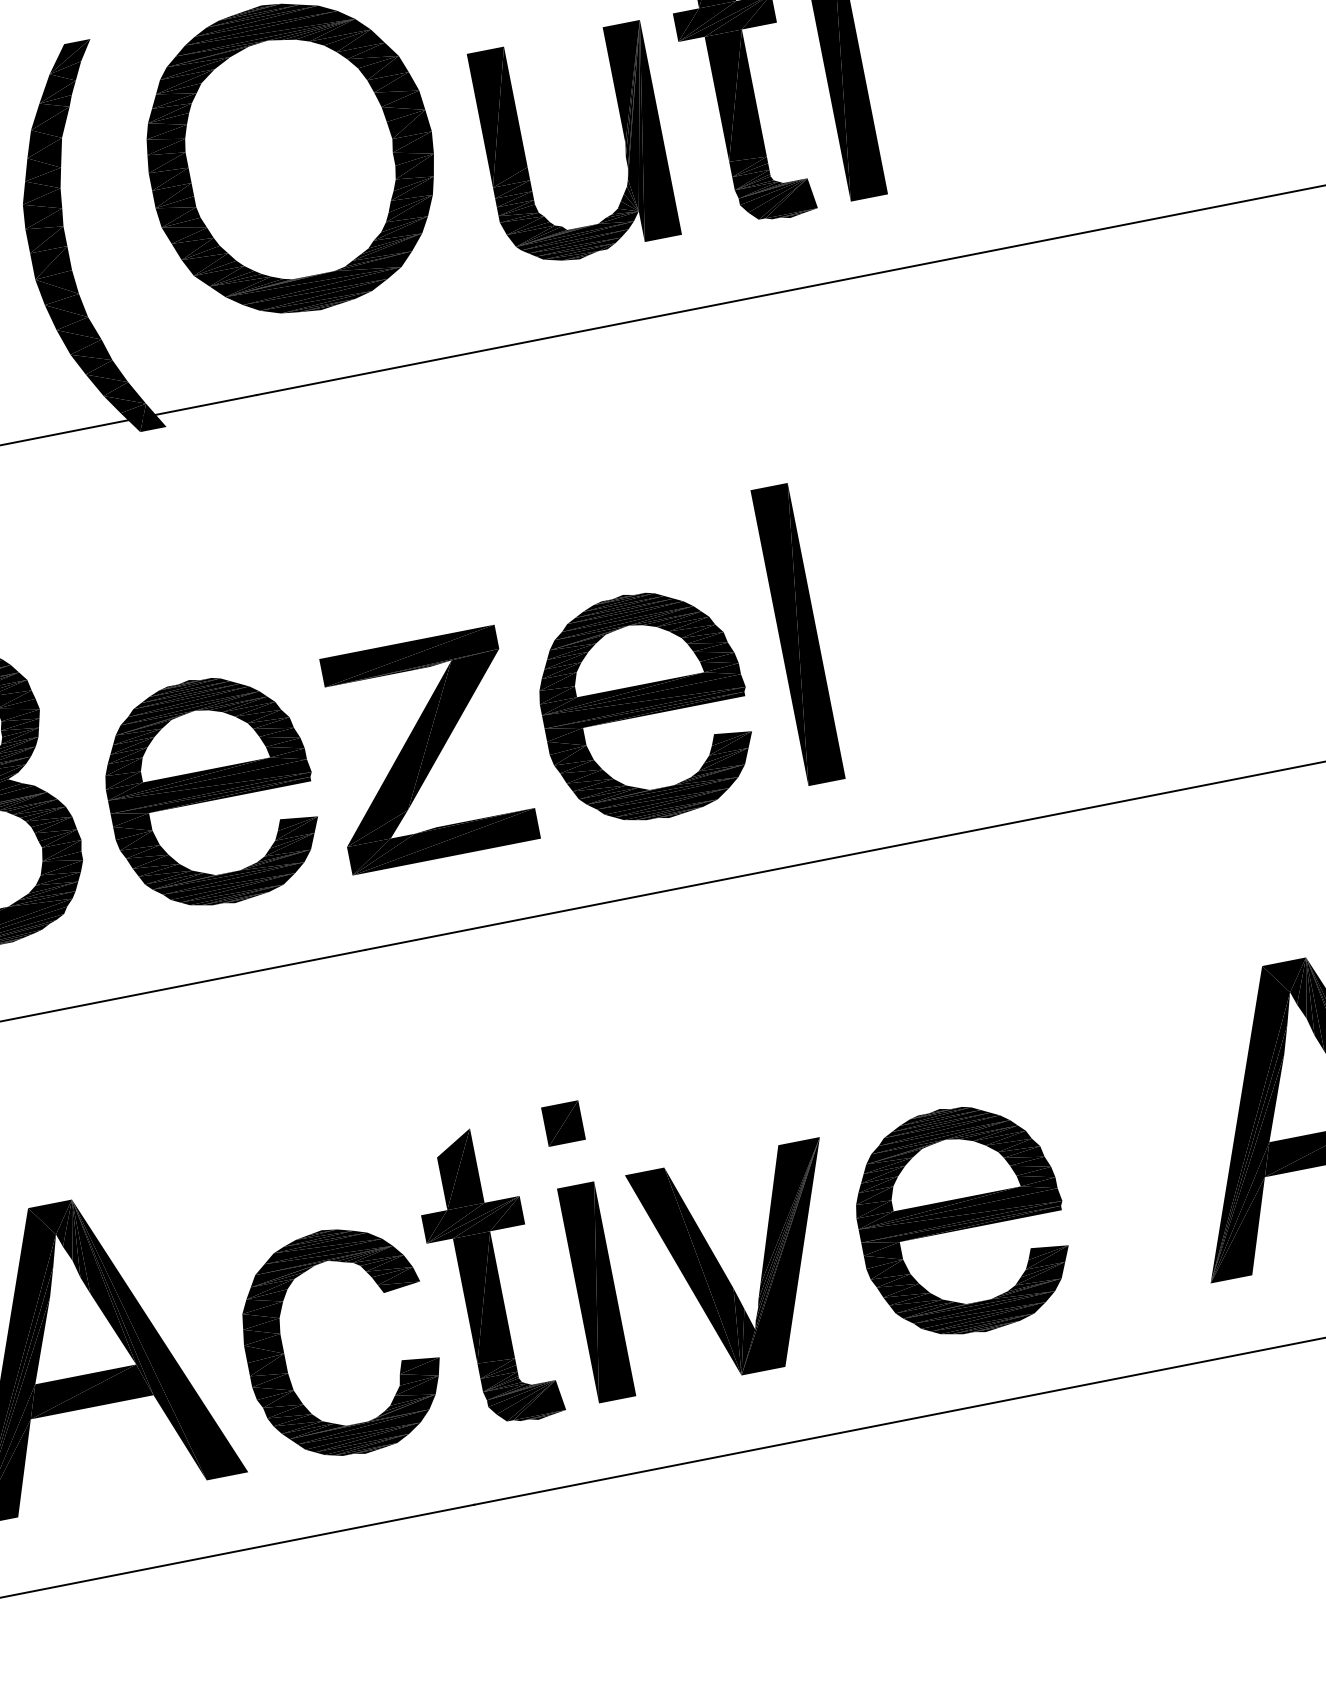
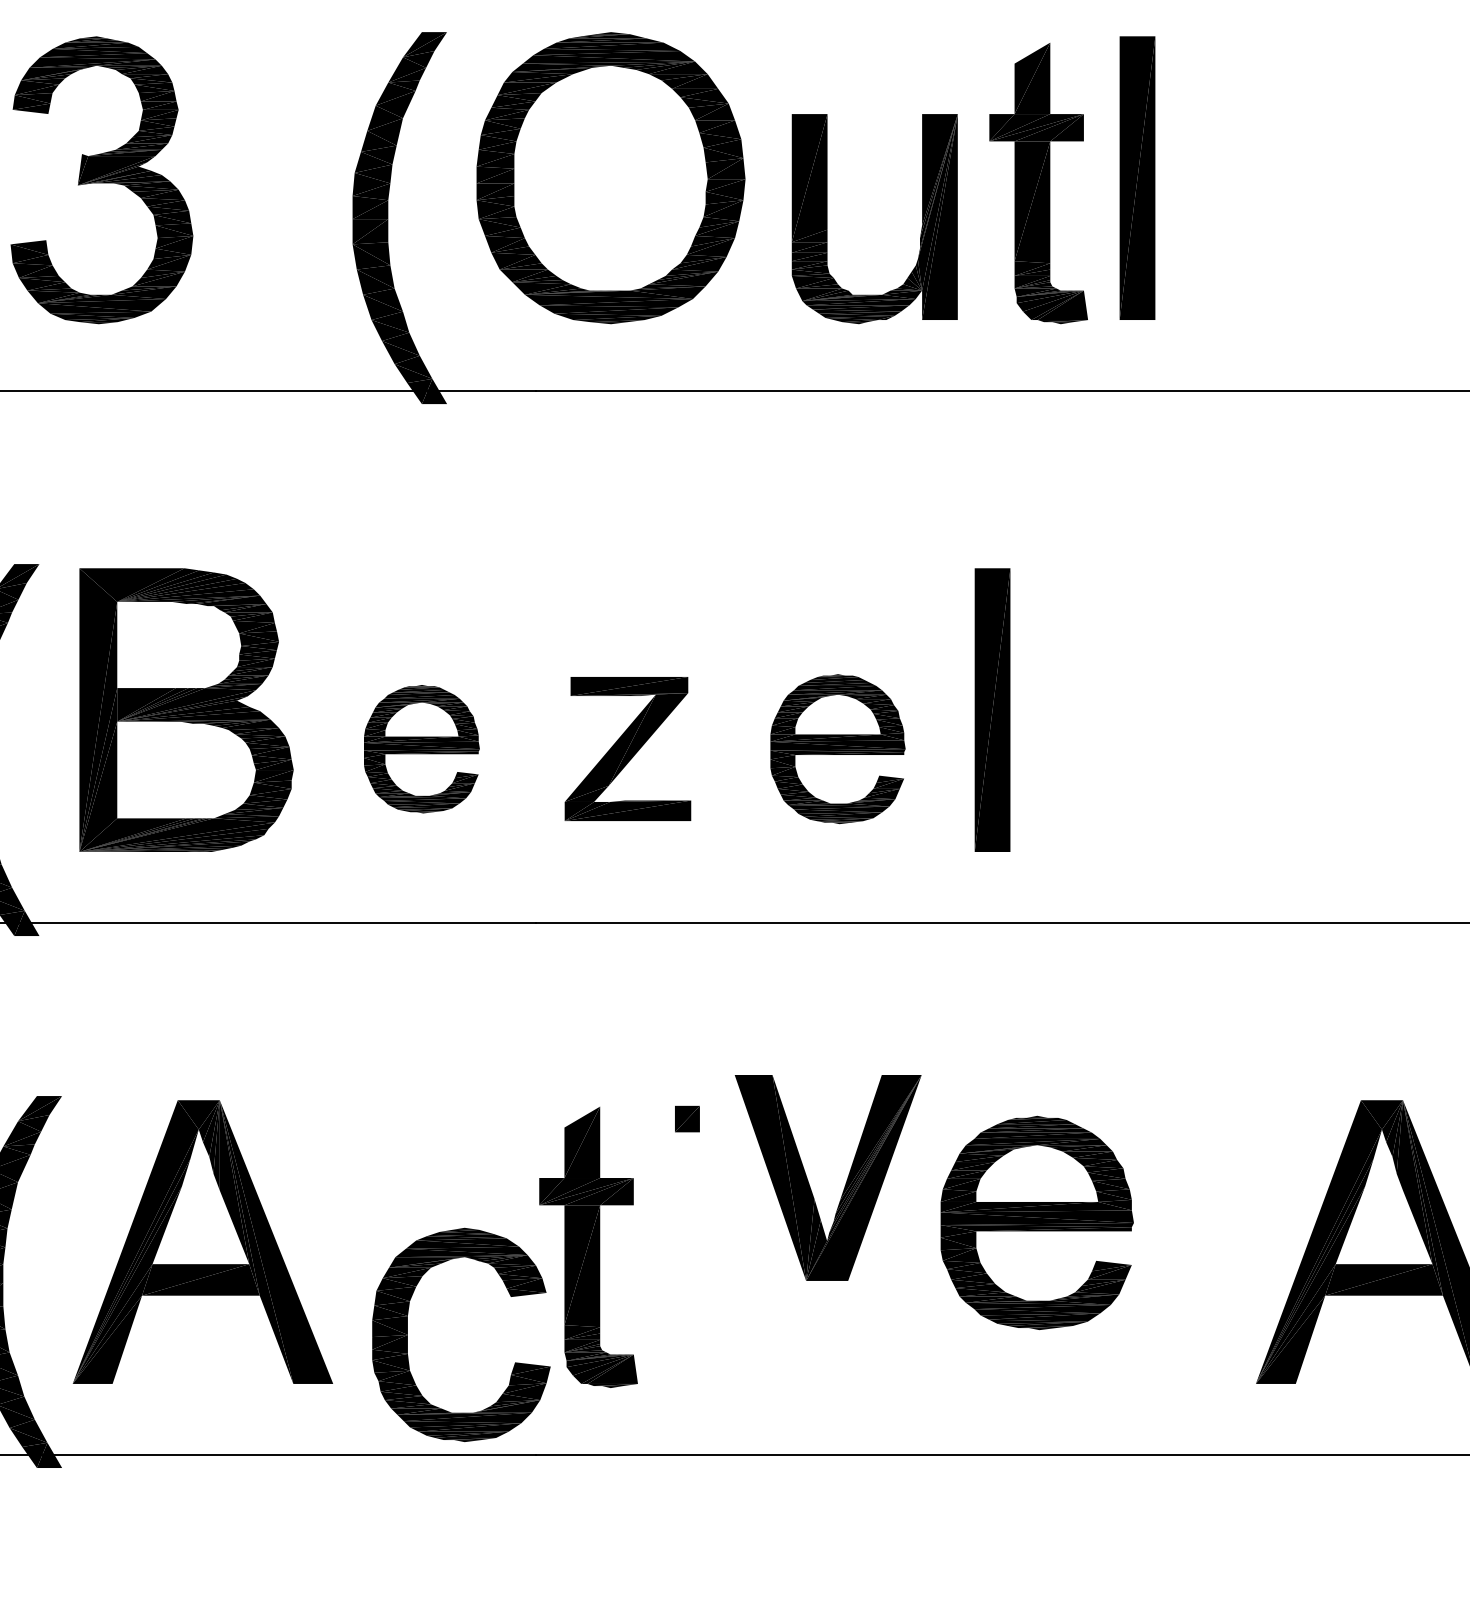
part: (644, 707) -> (837, 749), size x0.7
part: (425, 749) -> (627, 748), size x0.7
part: (210, 792) -> (421, 749), size x0.6
part: (563, 1122) -> (687, 1118), size x0.7
part: (960, 1220) -> (1036, 1222), moved
part: (725, 1273) -> (809, 1183), moved
part: (596, 1291) -> (687, 1280), removed
part: (283, 1353) -> (407, 1334), moved

